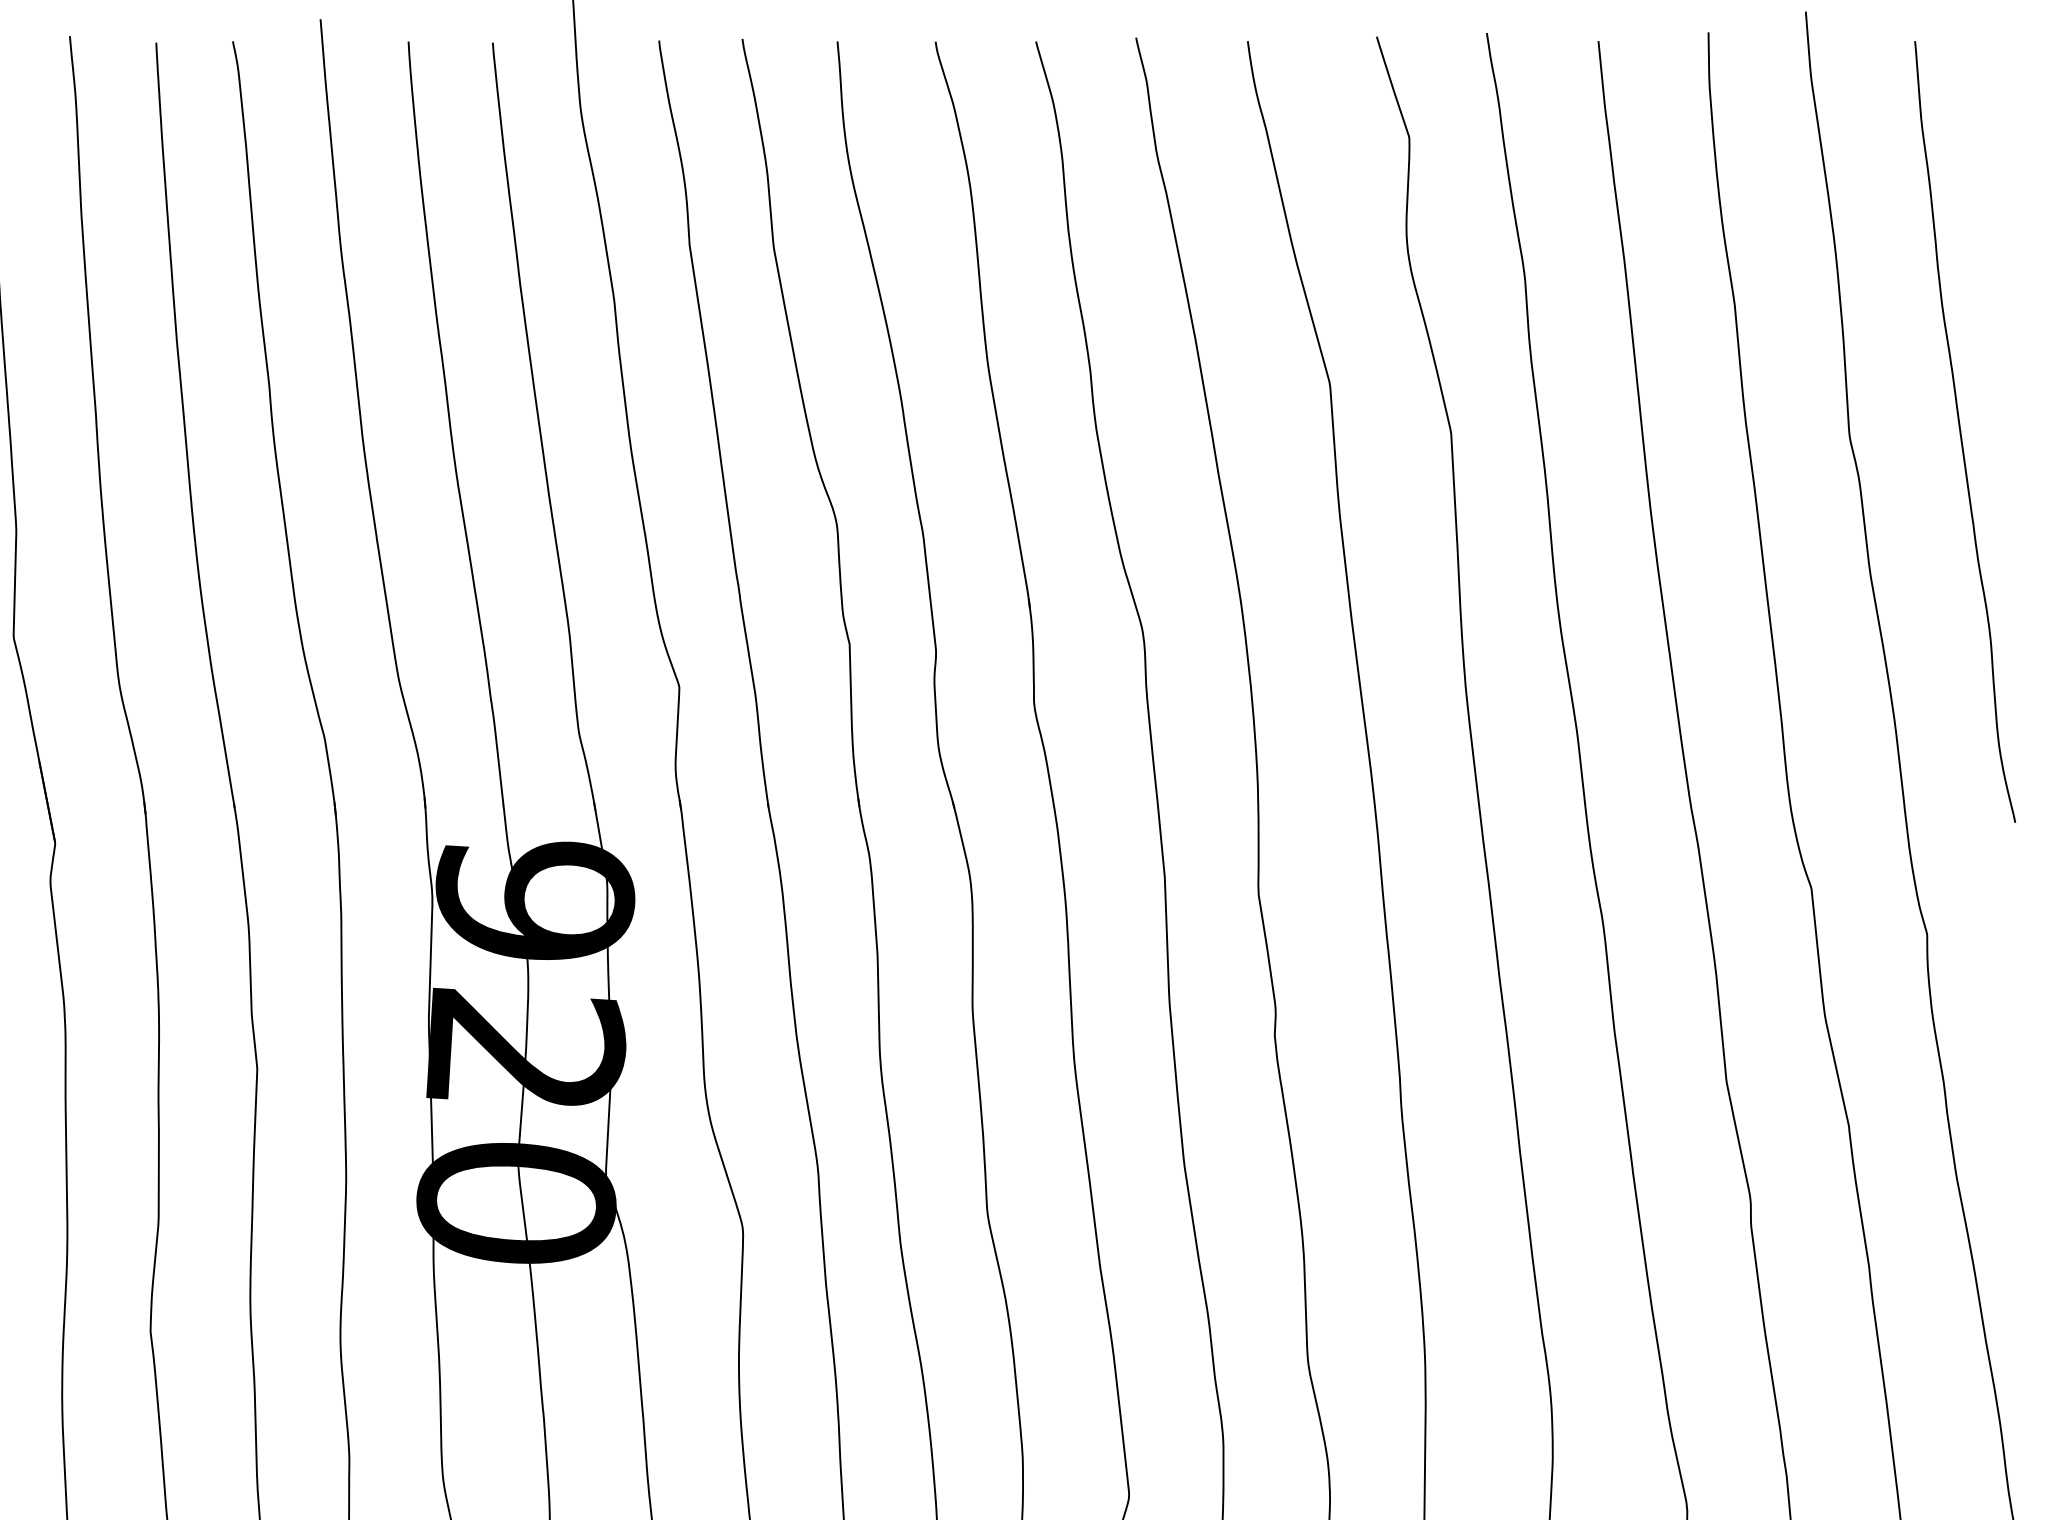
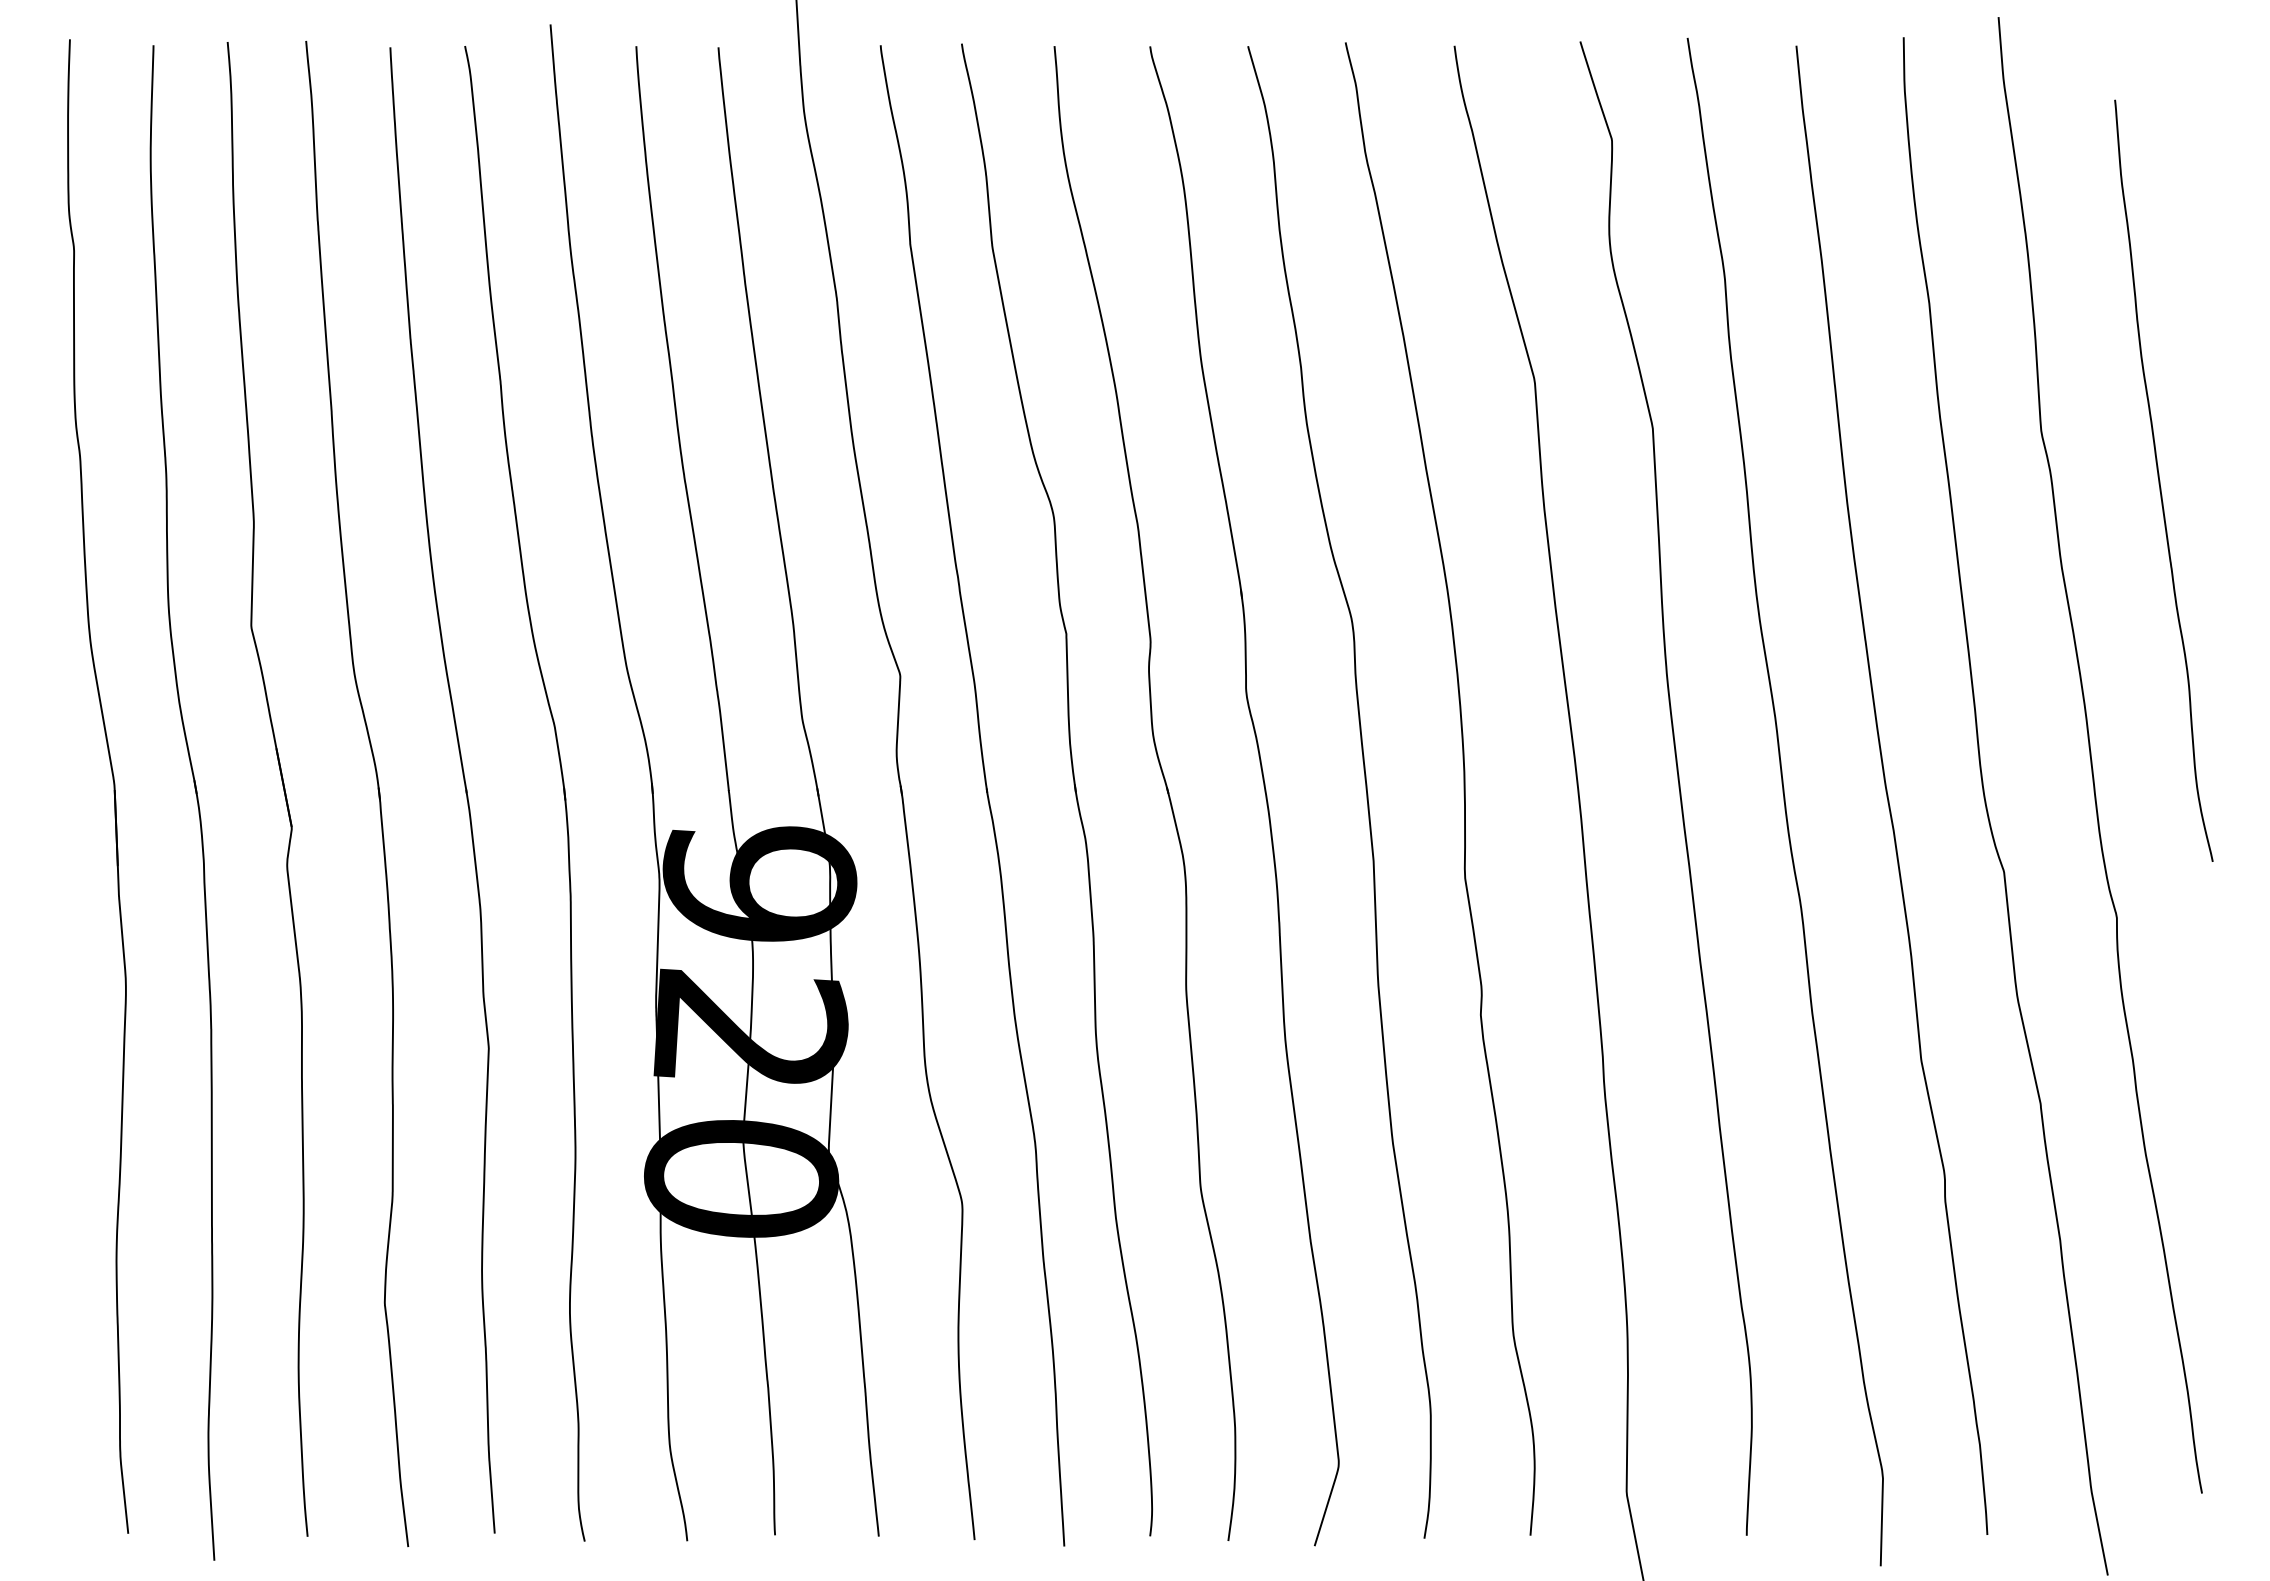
curve: (1961, 431) -> (2160, 480), moved

